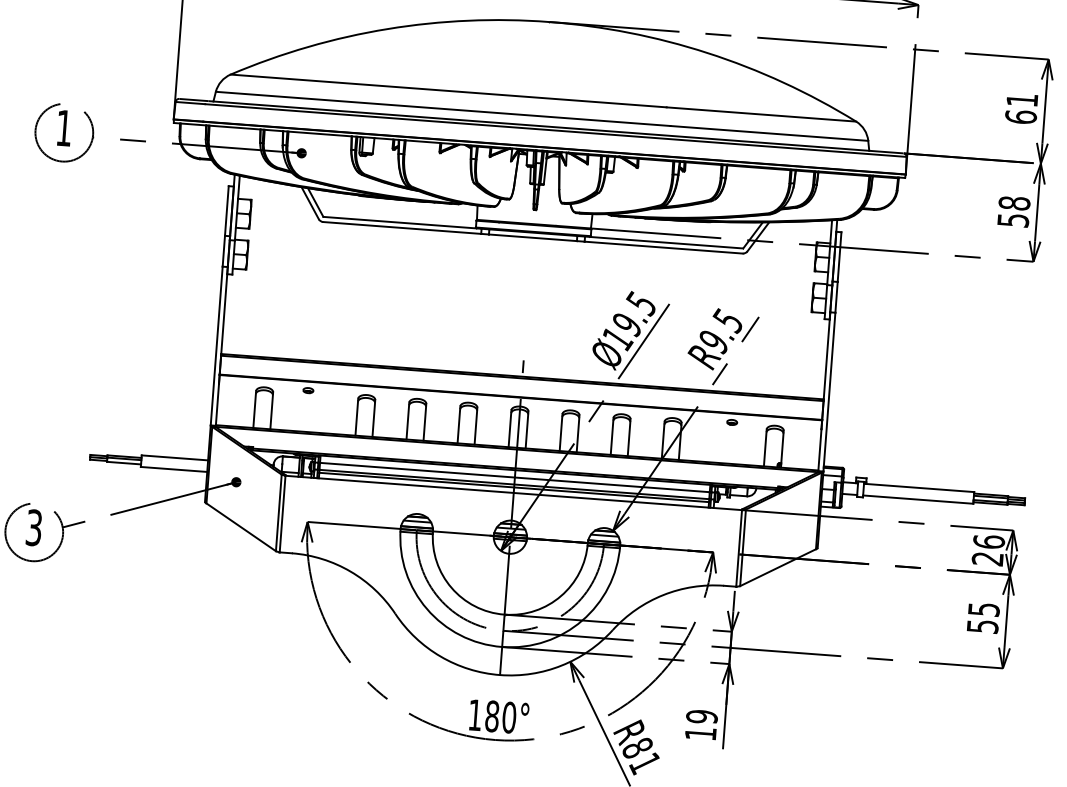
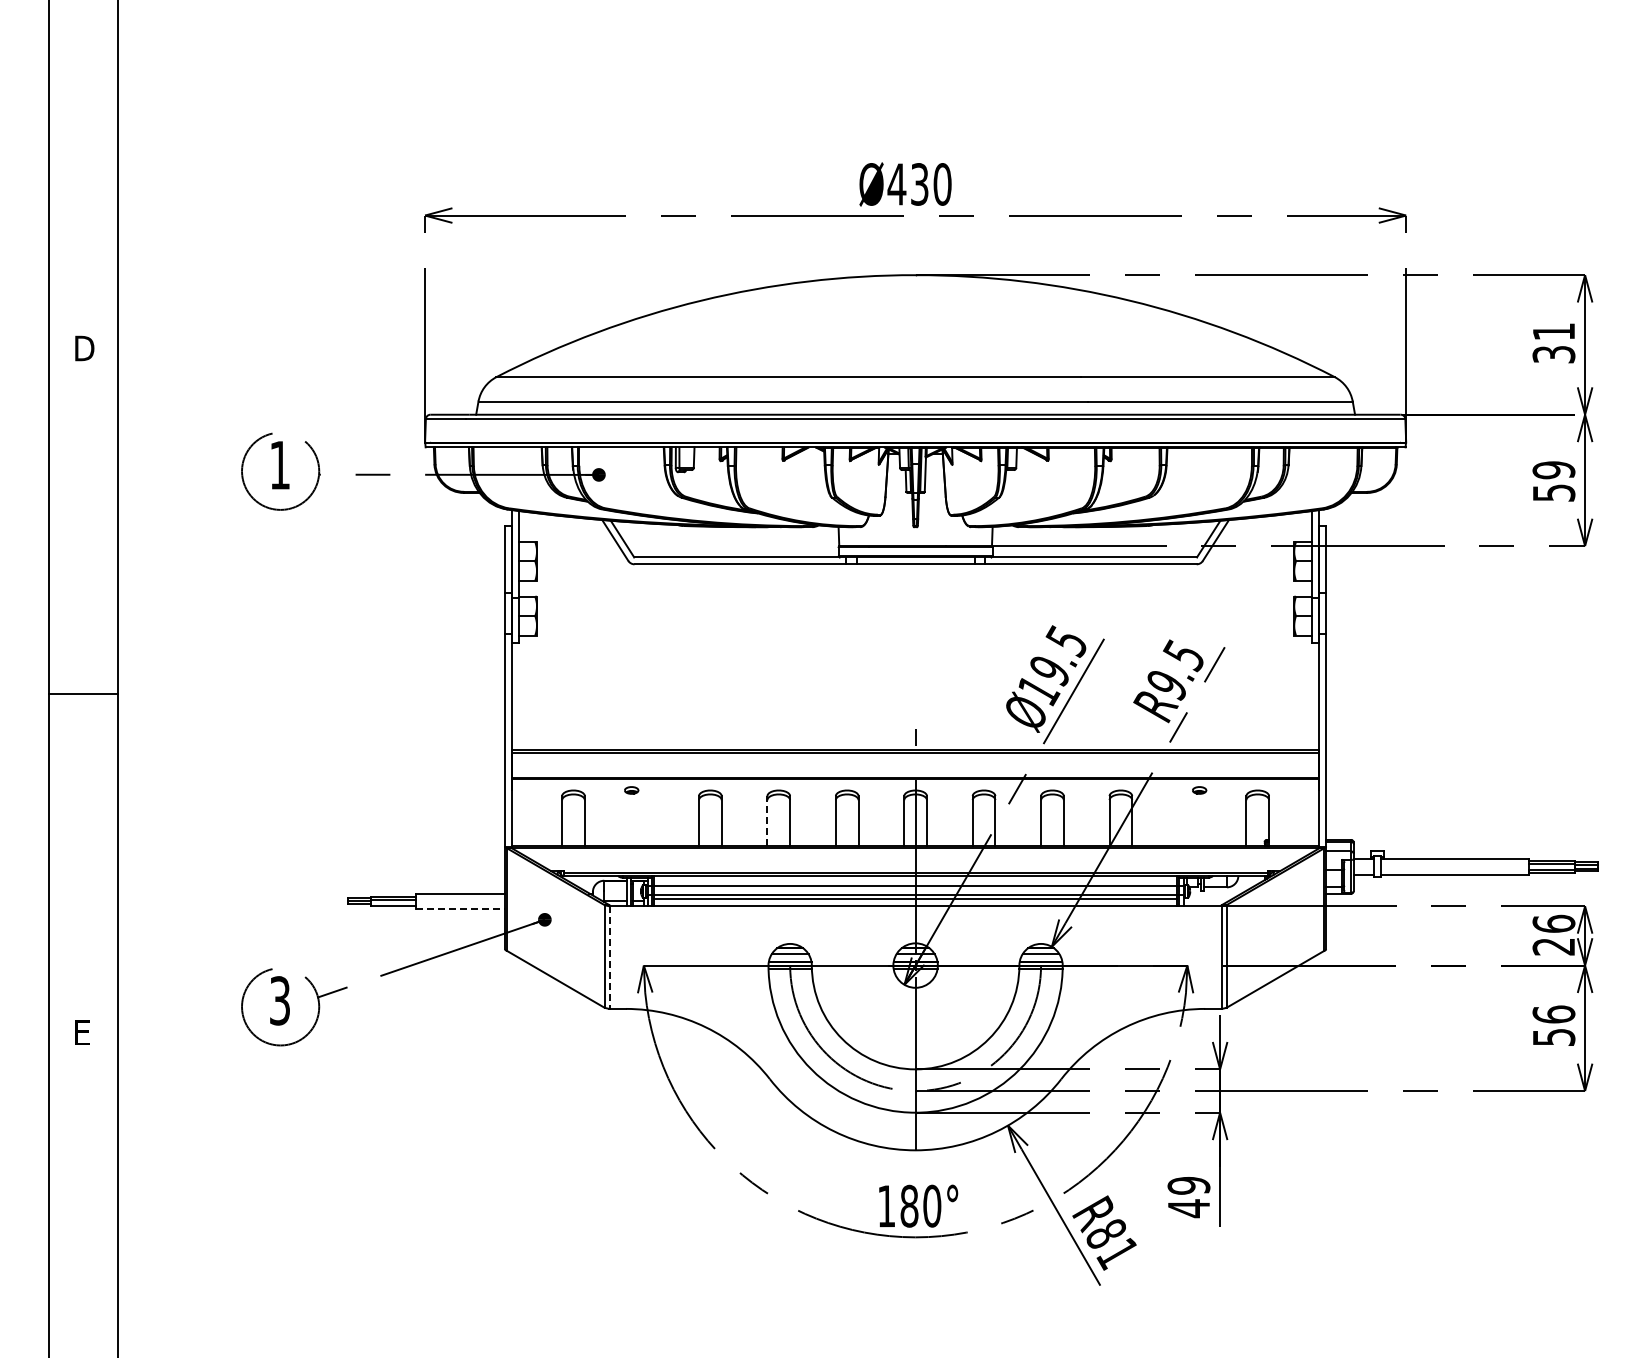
text: (1020, 117) -> (1553, 354), 61 -> 31
text: (1014, 203) -> (1553, 470), 58 -> 59
line: (407, 421) -> (767, 821), solid -> dashed
line: (174, 469) -> (461, 909), solid -> dashed
line: (282, 514) -> (609, 958), solid -> dashed
text: (983, 609) -> (1553, 1014), 55 -> 56
text: (700, 733) -> (1188, 1208), 19 -> 49

